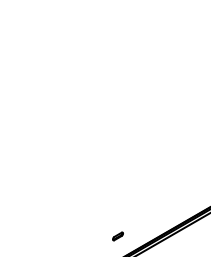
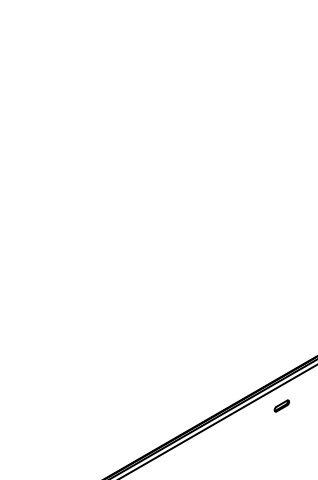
part: (117, 236) -> (281, 405), moved

